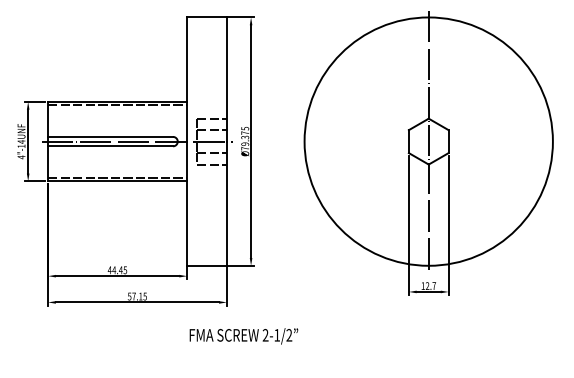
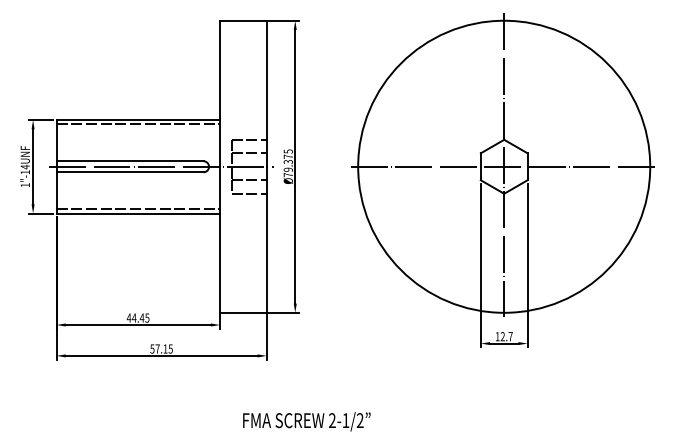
line: (428, 141) -> (503, 166), added
text: (20, 157) -> (24, 185), 4"-14UNF -> 1"-14UNF
text: (243, 336) -> (306, 421), moved

